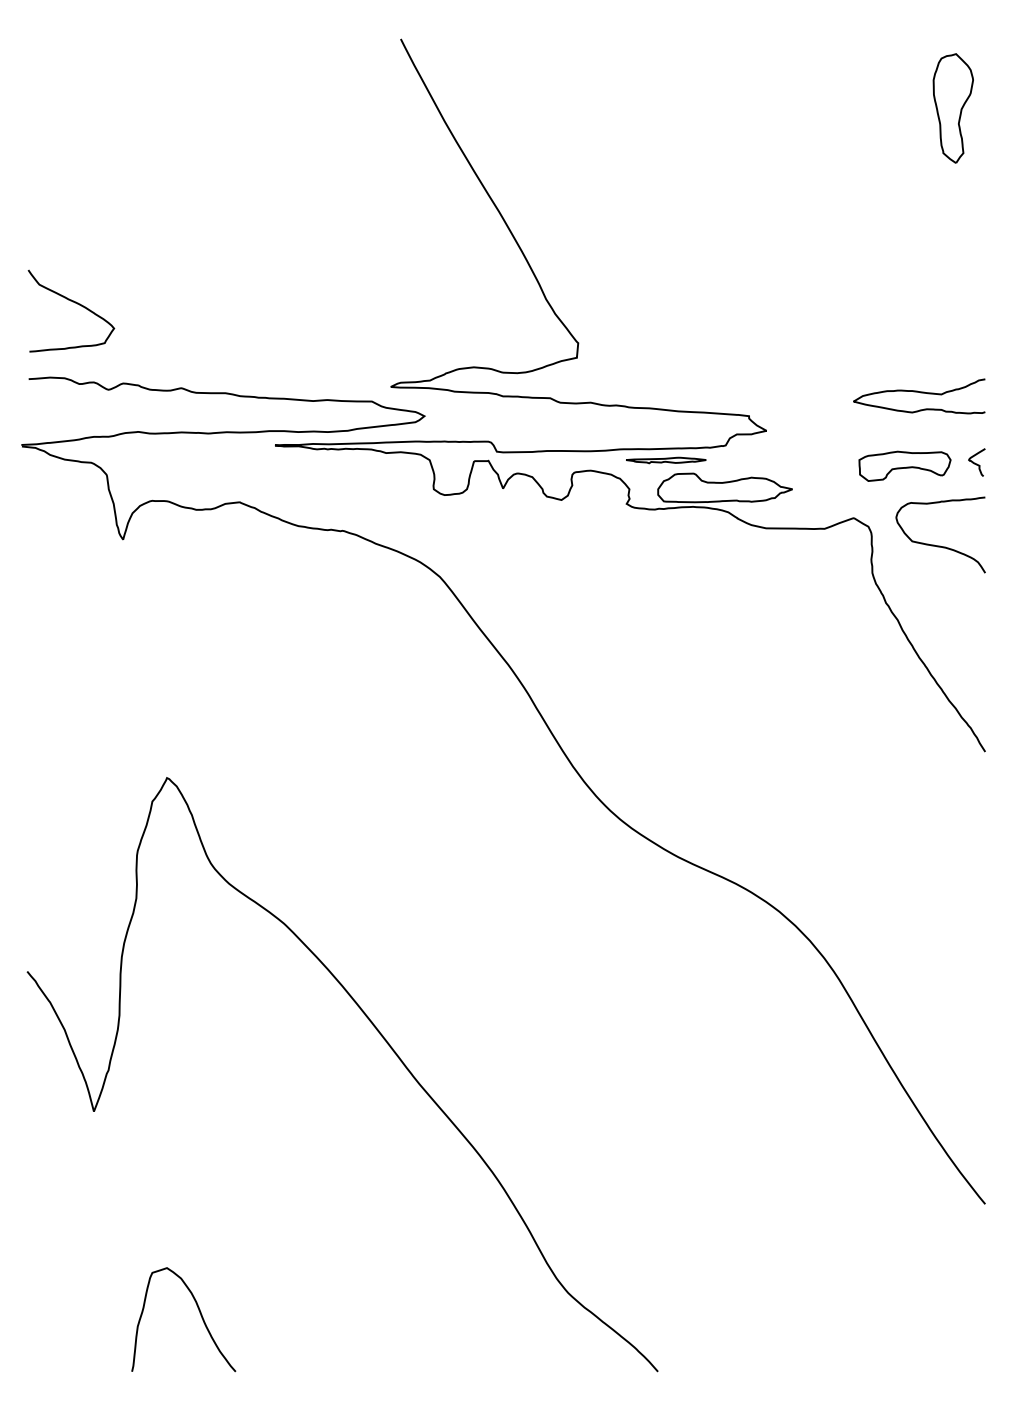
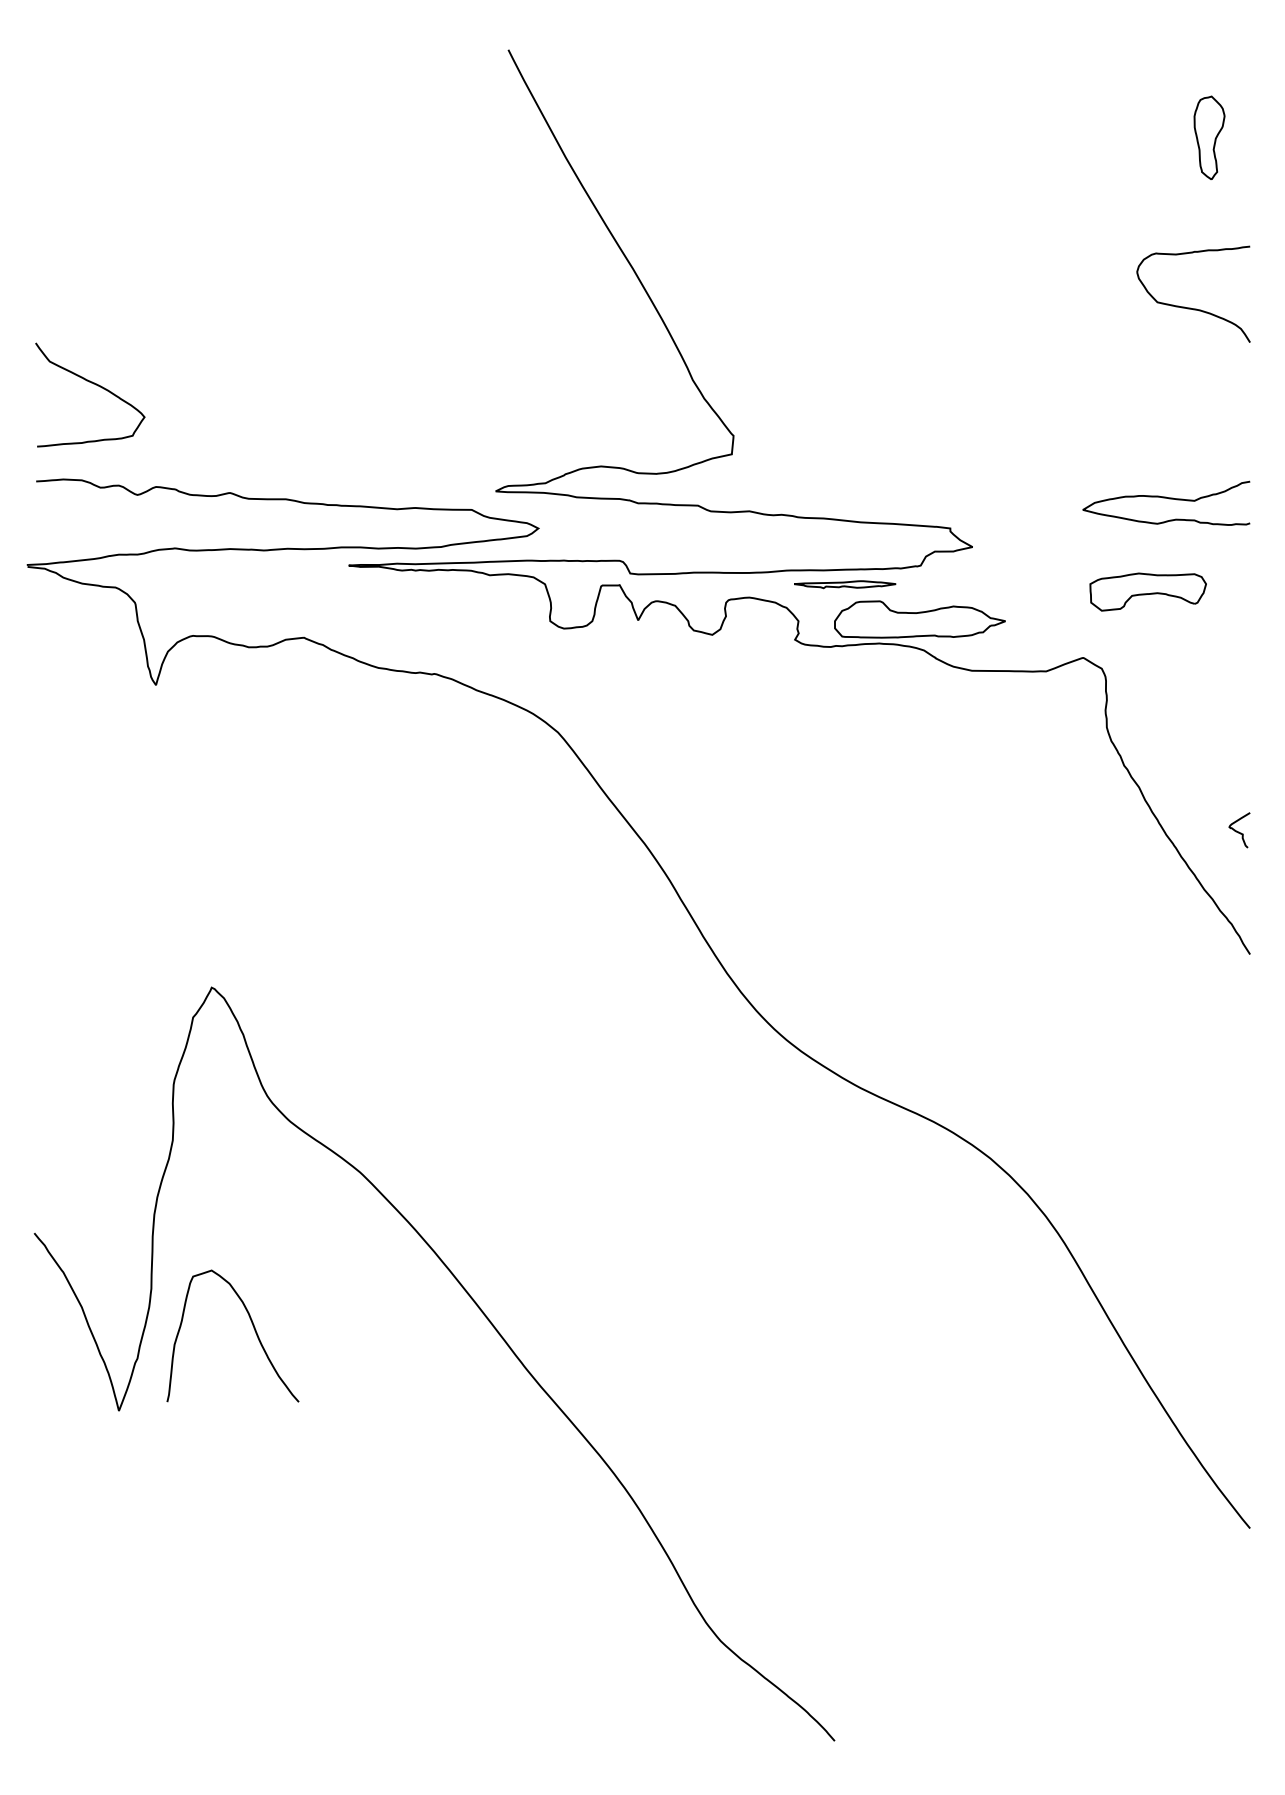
part: (953, 108) -> (1209, 137), size x0.6
curve: (976, 463) -> (1239, 831), moved
curve: (938, 545) -> (1190, 307), moved
curve: (199, 1313) -> (253, 1328), moved

